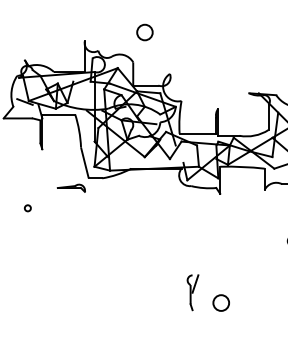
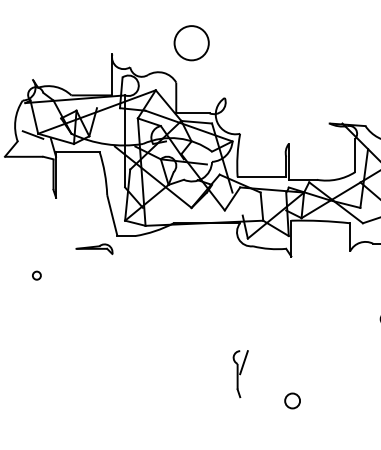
circle: (144, 32) -> (191, 43), size x1.67
part: (192, 292) -> (240, 373), moved
circle: (220, 302) -> (291, 400), size x0.71

